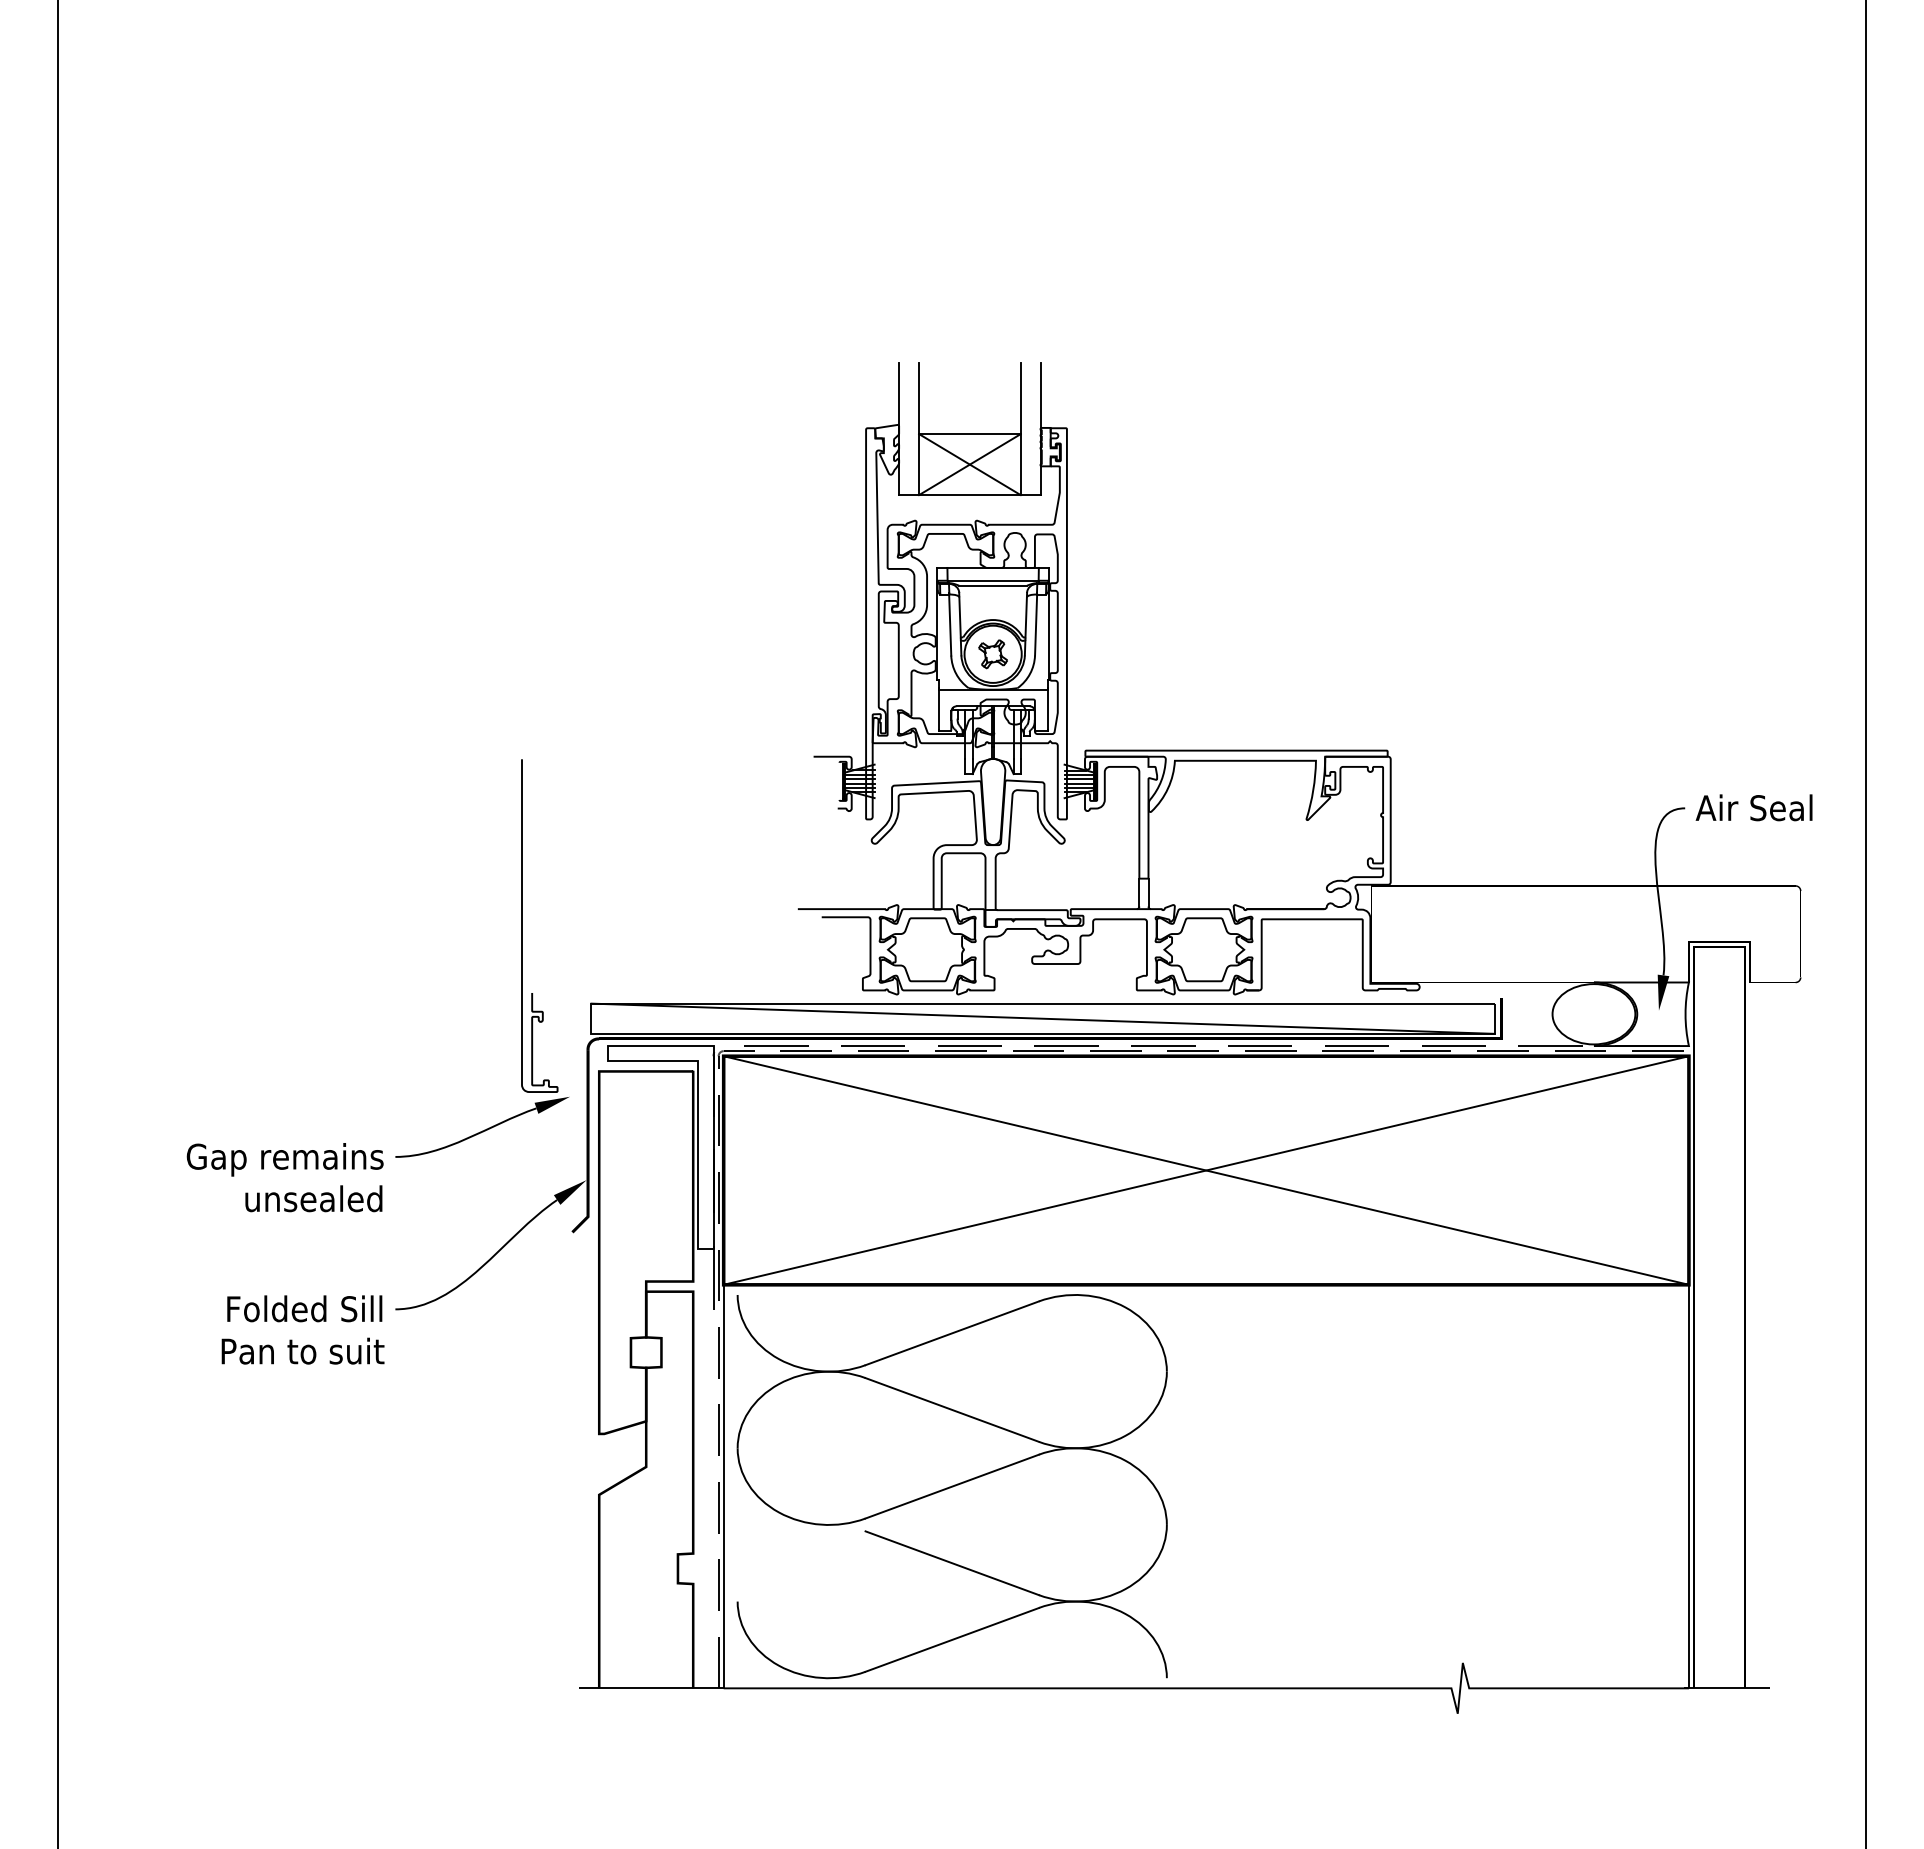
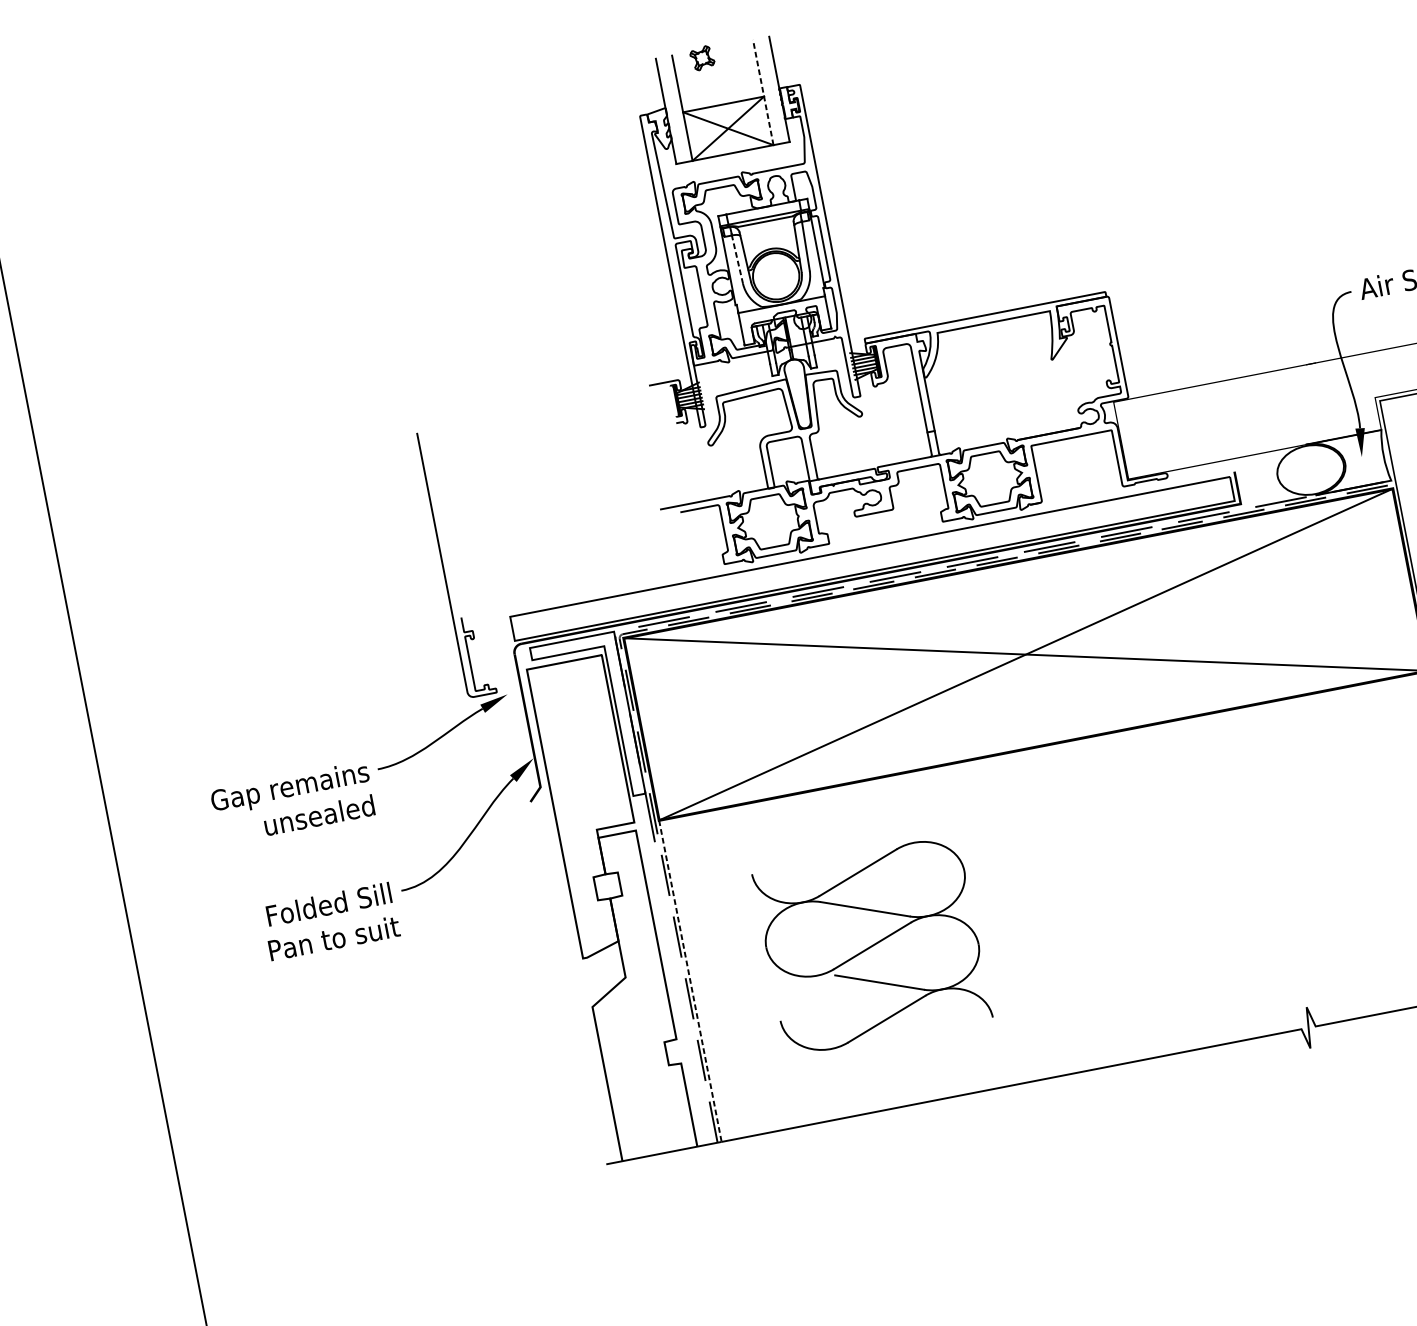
line: (1020, 428) -> (763, 92), solid -> dashed
line: (950, 625) -> (737, 259), solid -> dashed
part: (992, 654) -> (701, 58), moved
line: (1042, 1018) -> (871, 558), removed
line: (723, 1486) -> (690, 981), solid -> dashed
part: (951, 1486) -> (871, 945), size x0.6

